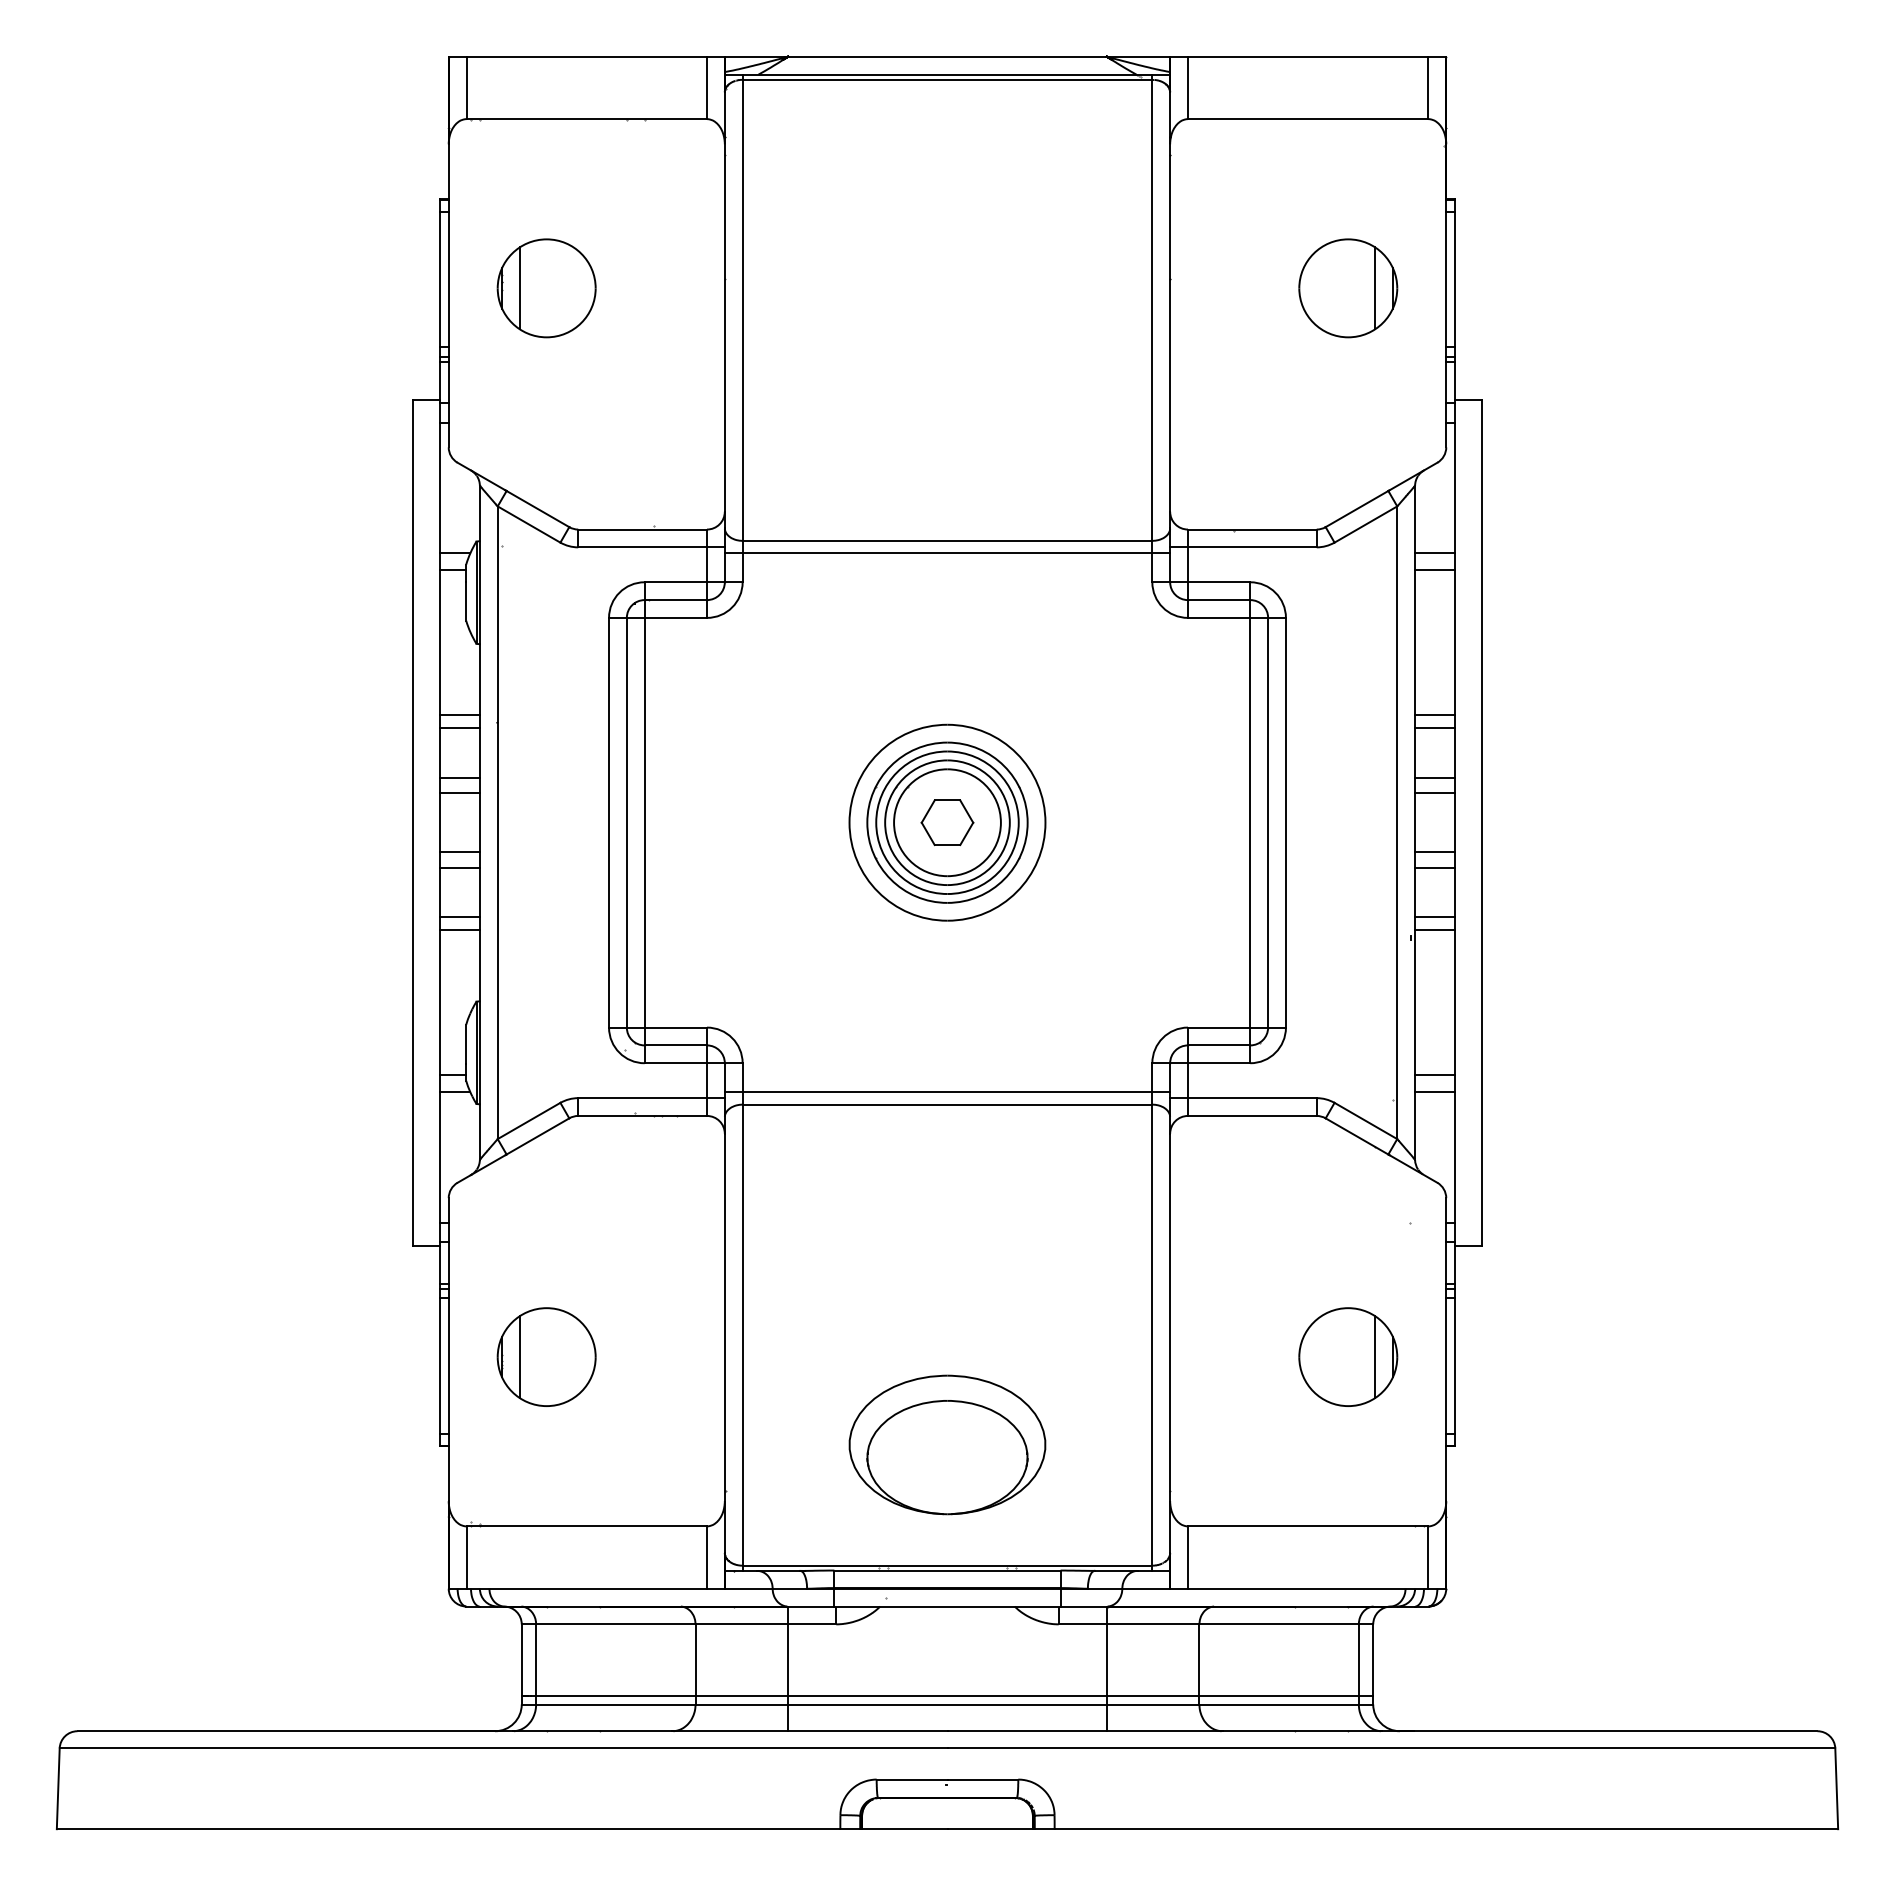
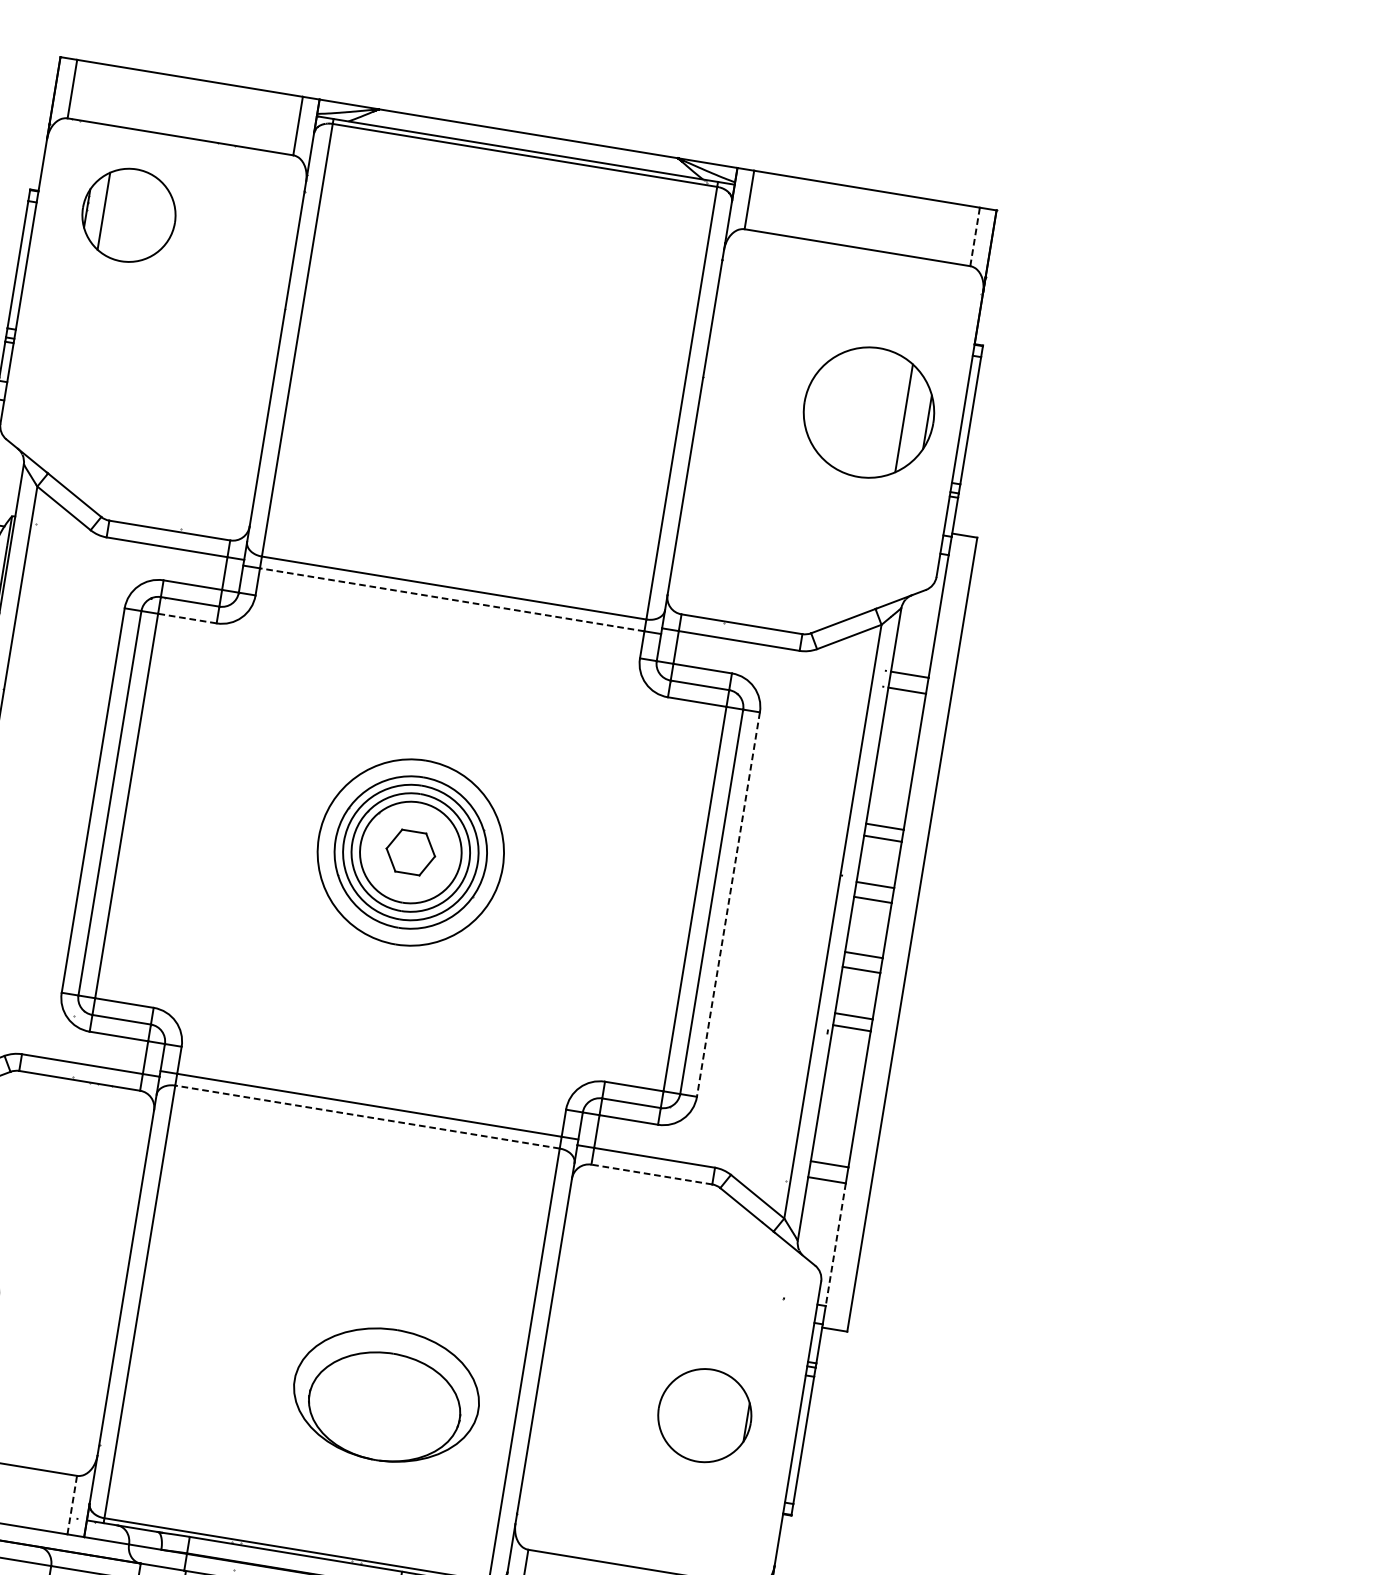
line: (1428, 87) -> (975, 236), solid -> dashed
part: (546, 288) -> (128, 215), moved
part: (1348, 288) -> (869, 412), size x1.4
line: (947, 553) -> (452, 599), solid -> dashed
line: (675, 617) -> (187, 618), solid -> dashed
line: (1285, 822) -> (728, 904), solid -> dashed
line: (947, 1104) -> (367, 1116), solid -> dashed
line: (1251, 1115) -> (651, 1173), solid -> dashed
line: (1455, 1157) -> (836, 1244), solid -> dashed
line: (1375, 1357) -> (730, 1420), removed
part: (947, 1444) -> (386, 1394), moved
line: (707, 1557) -> (72, 1505), solid -> dashed

